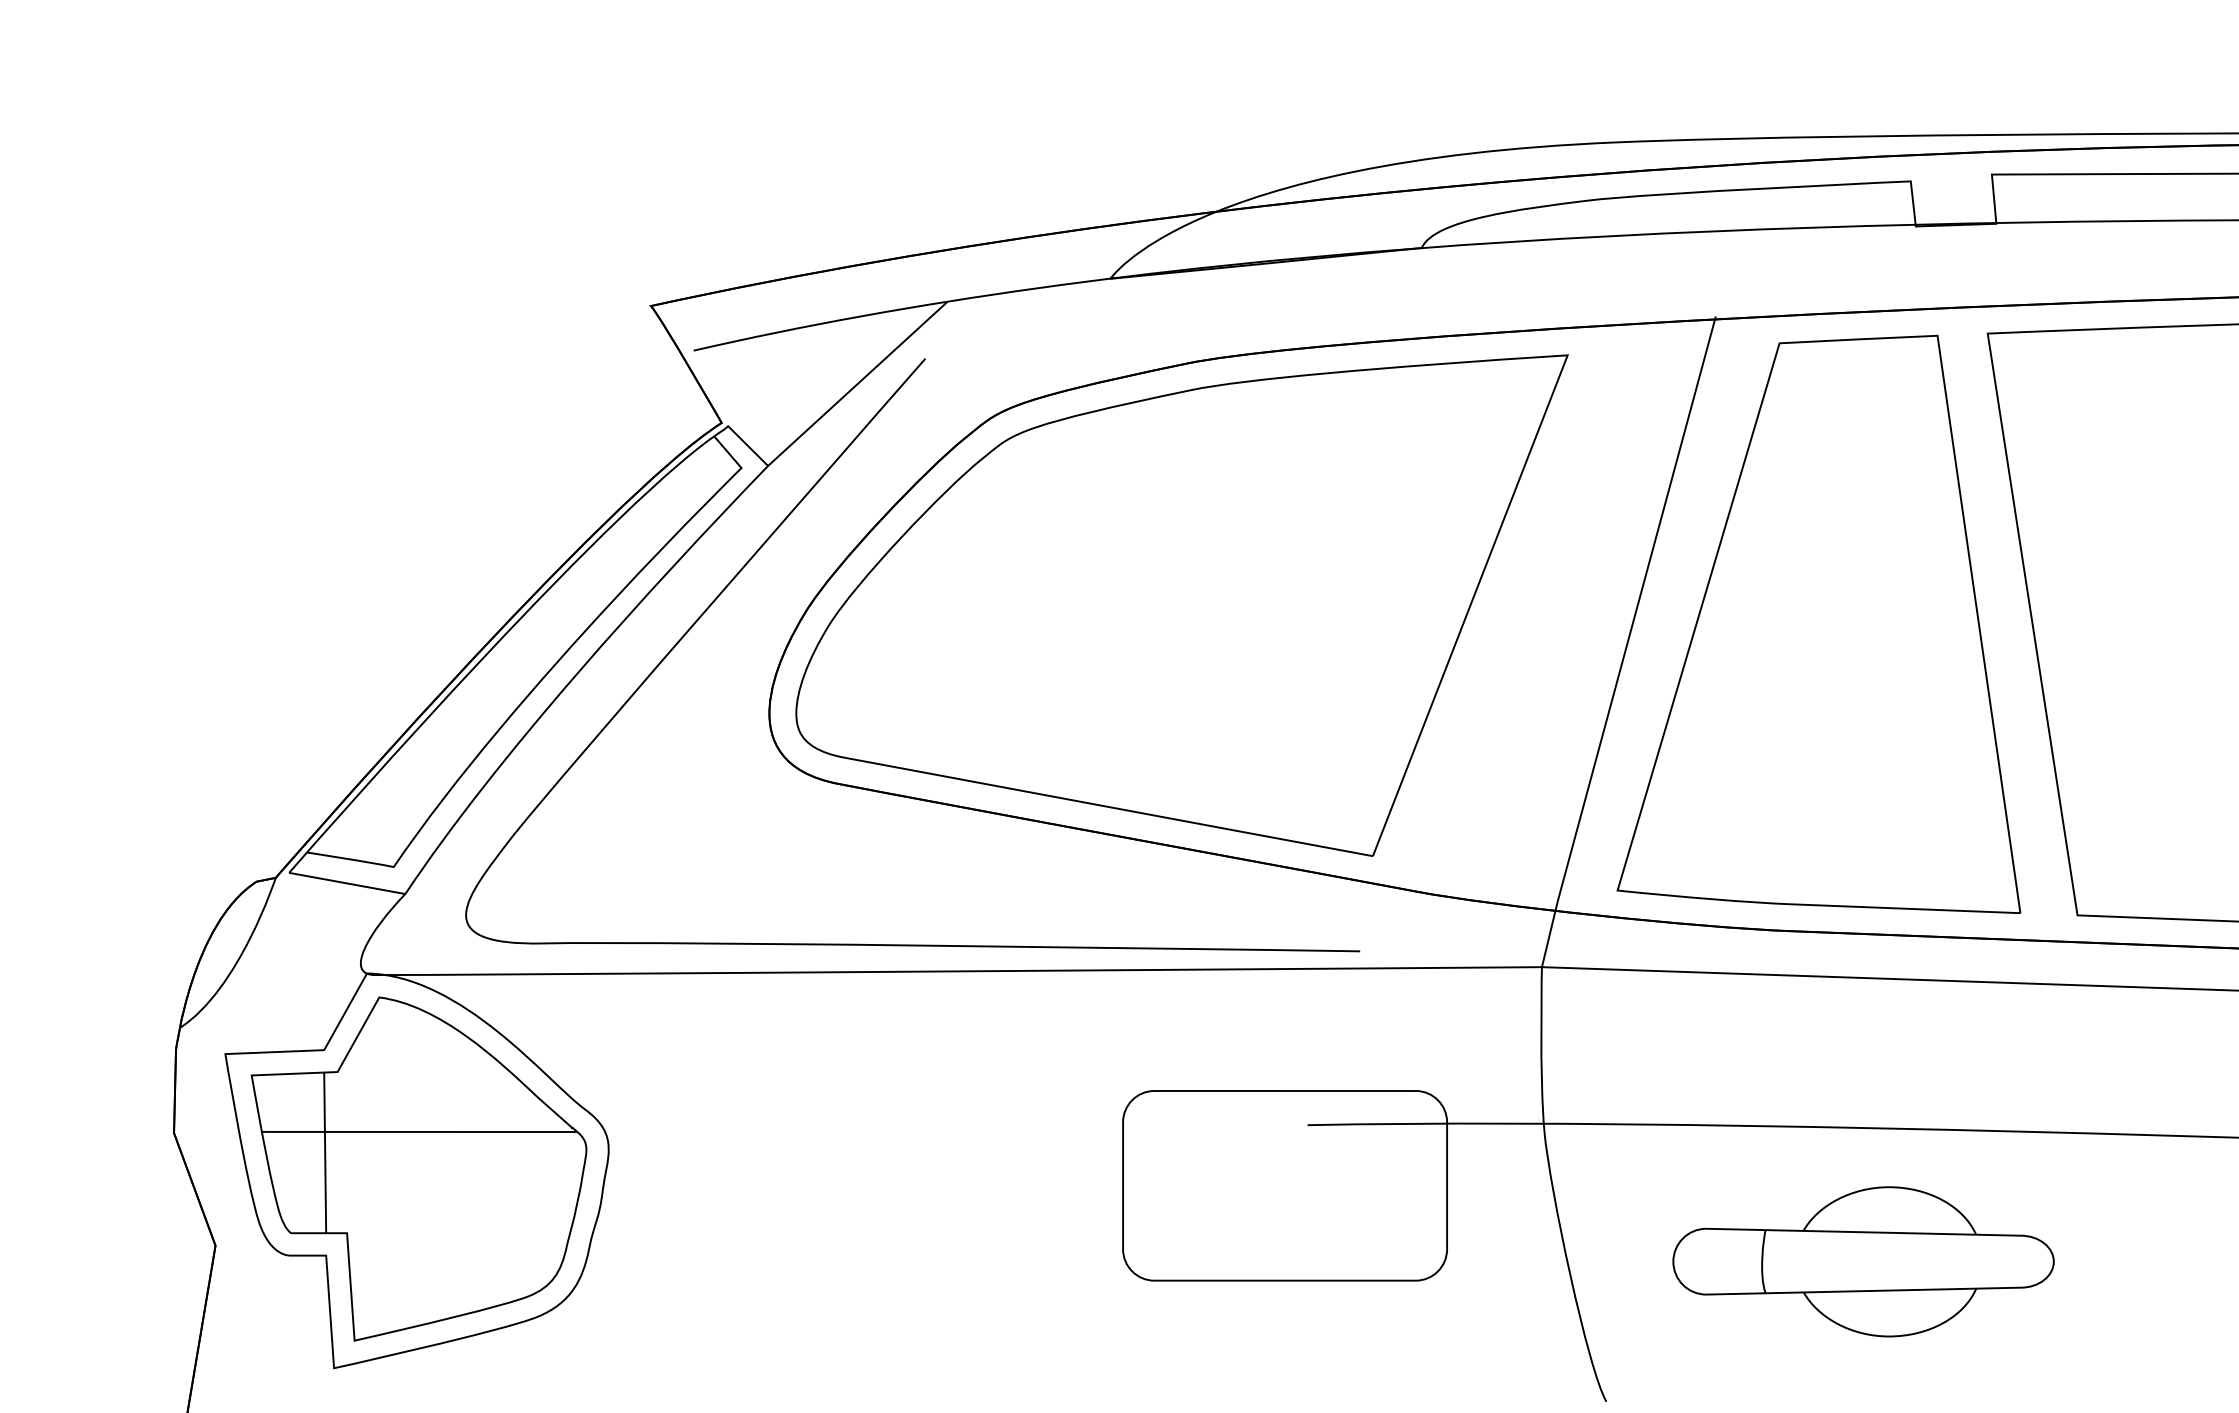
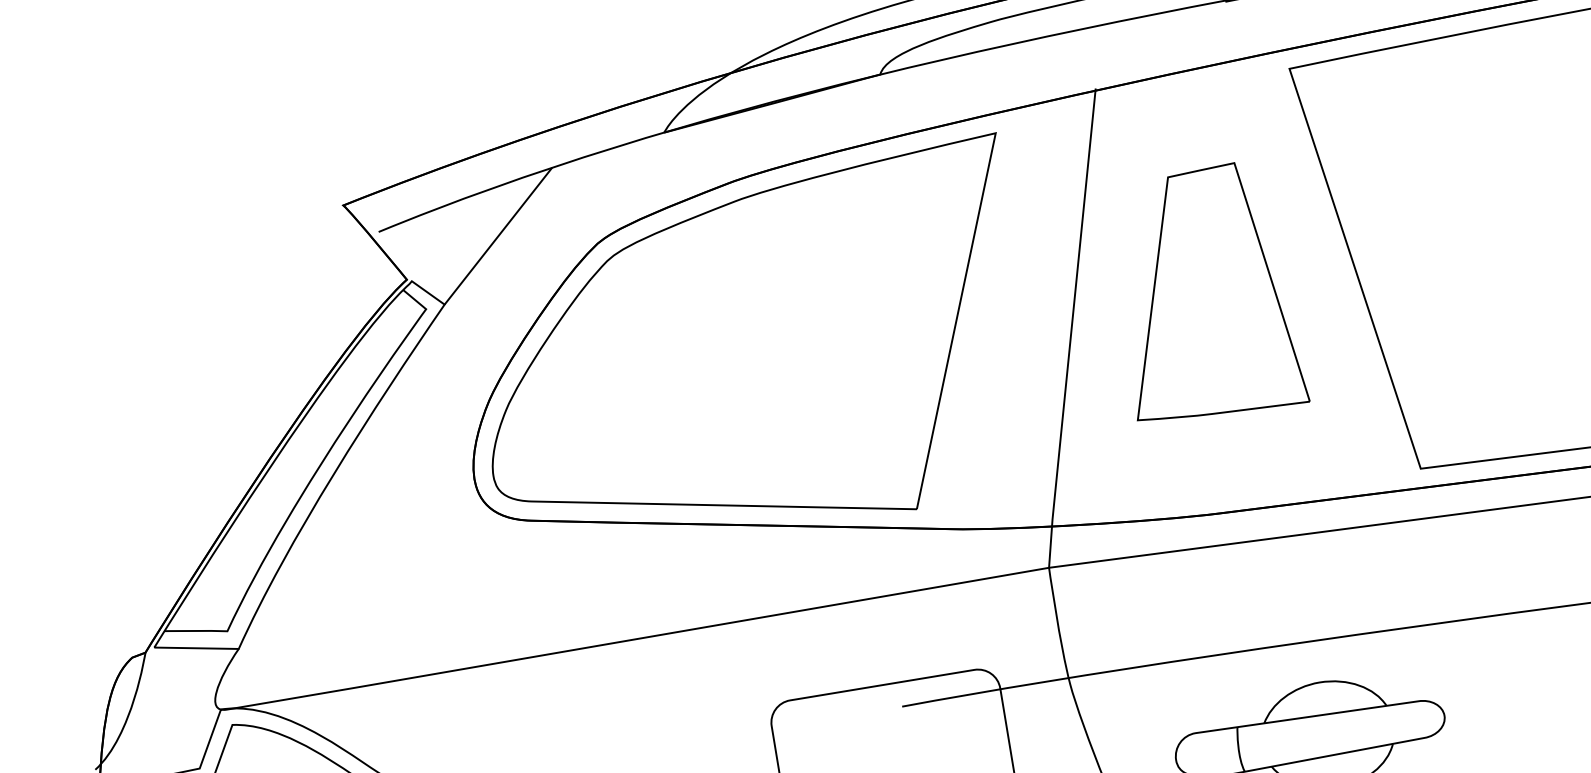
curve: (775, 532) -> (457, 350), removed
part: (1818, 623) -> (1203, 293), size x0.6

